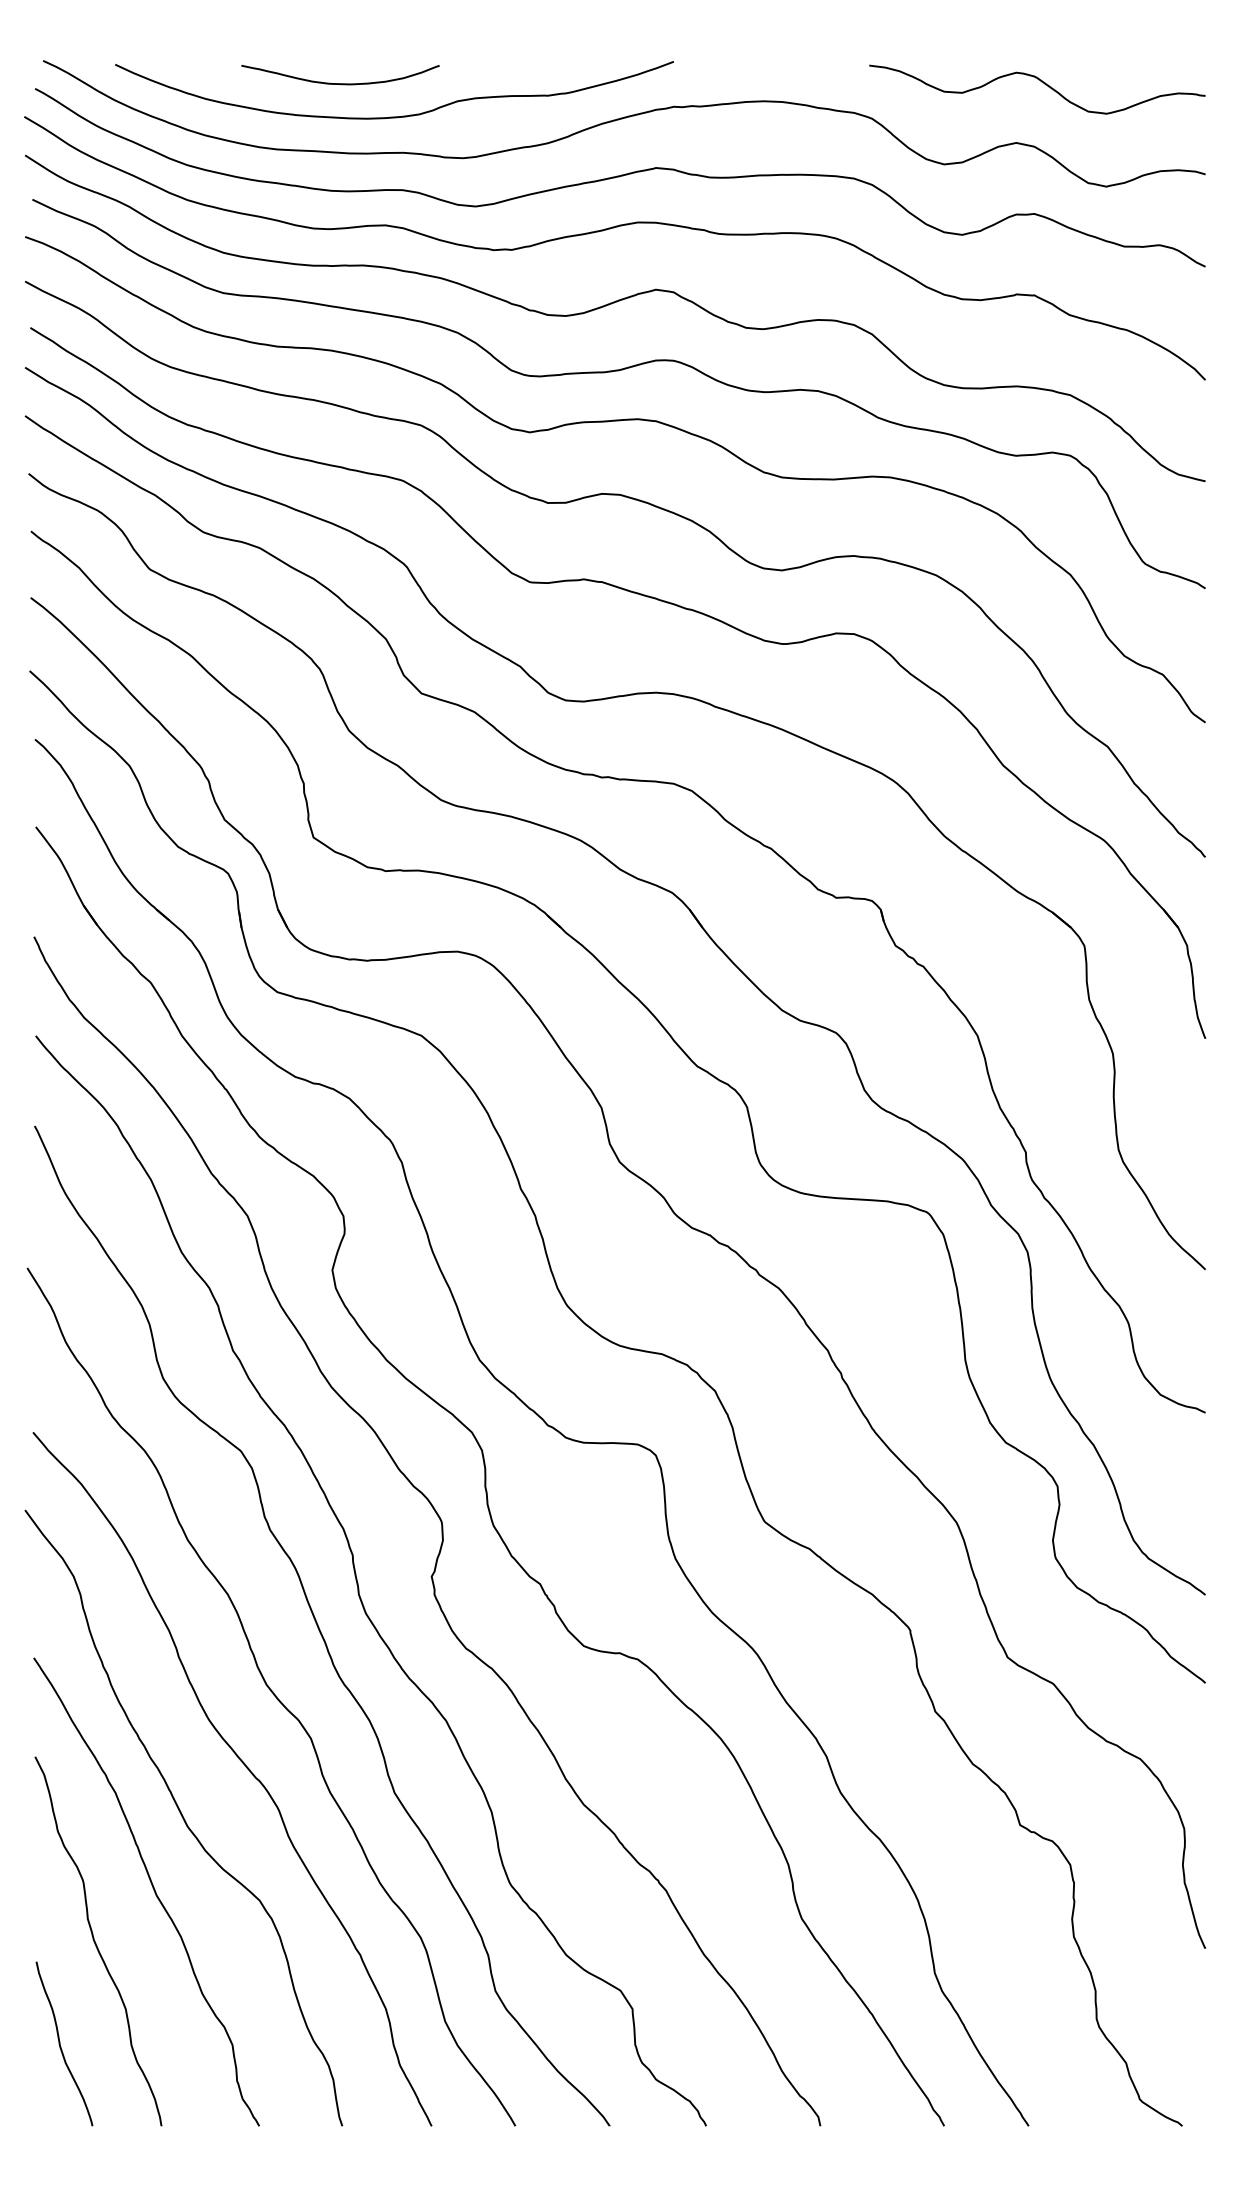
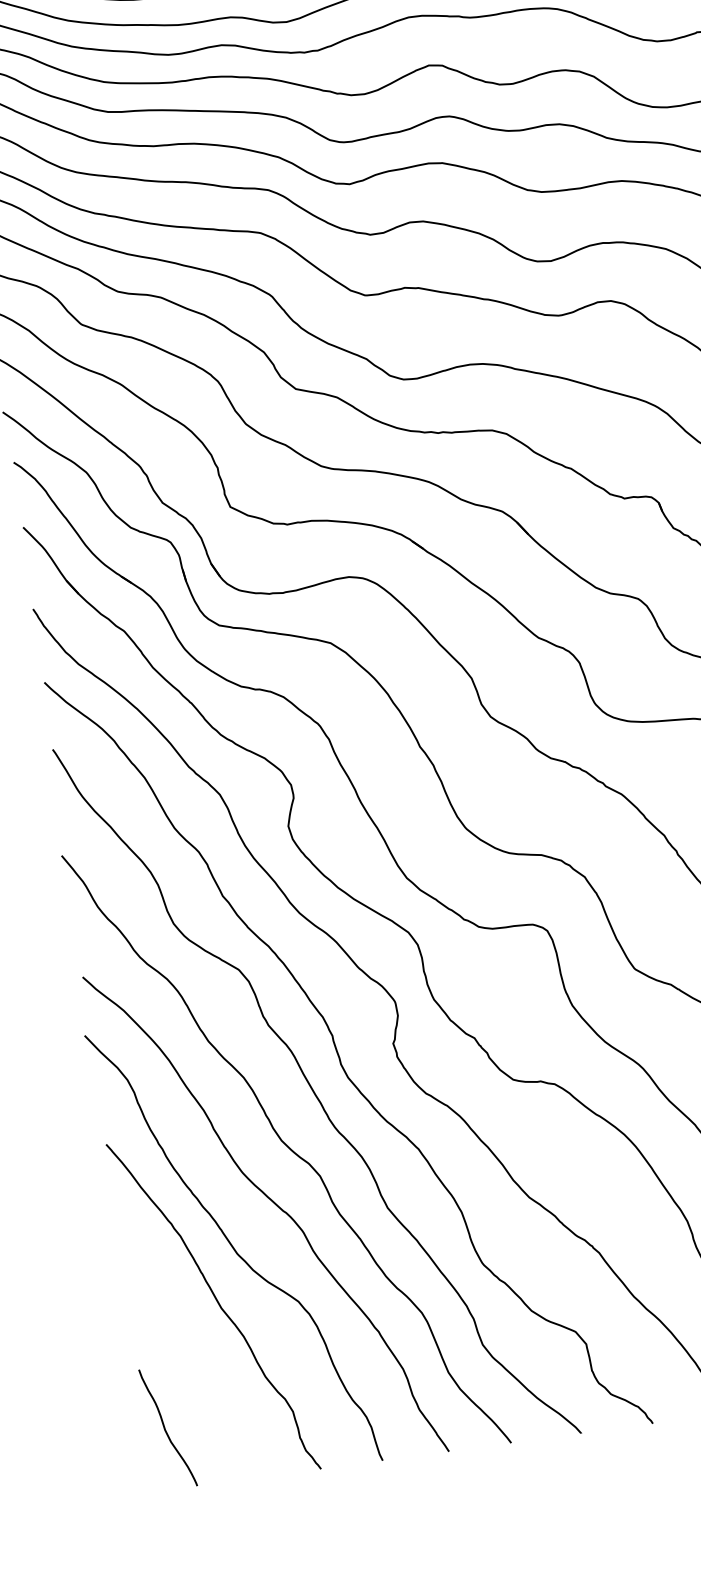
curve: (96, 1943) -> (181, 1350), removed

